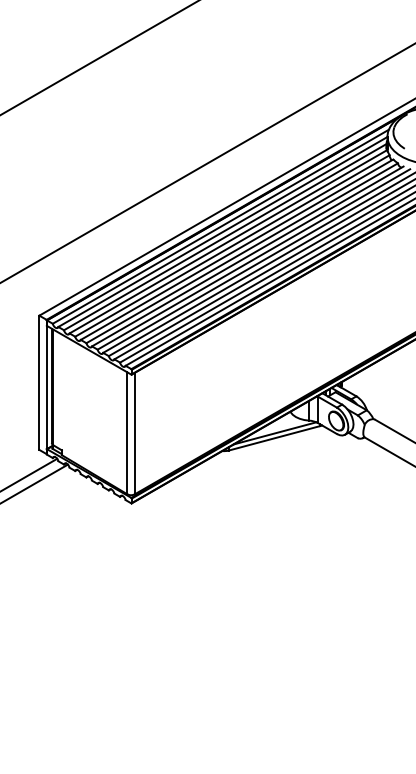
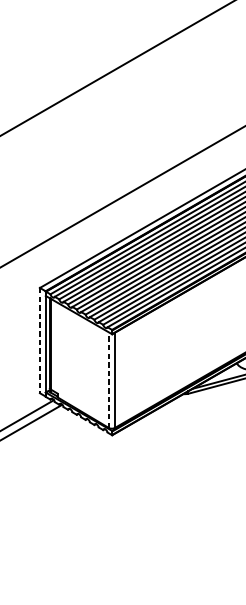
line: (39, 383) -> (40, 341), solid -> dashed
line: (127, 433) -> (109, 380), solid -> dashed

